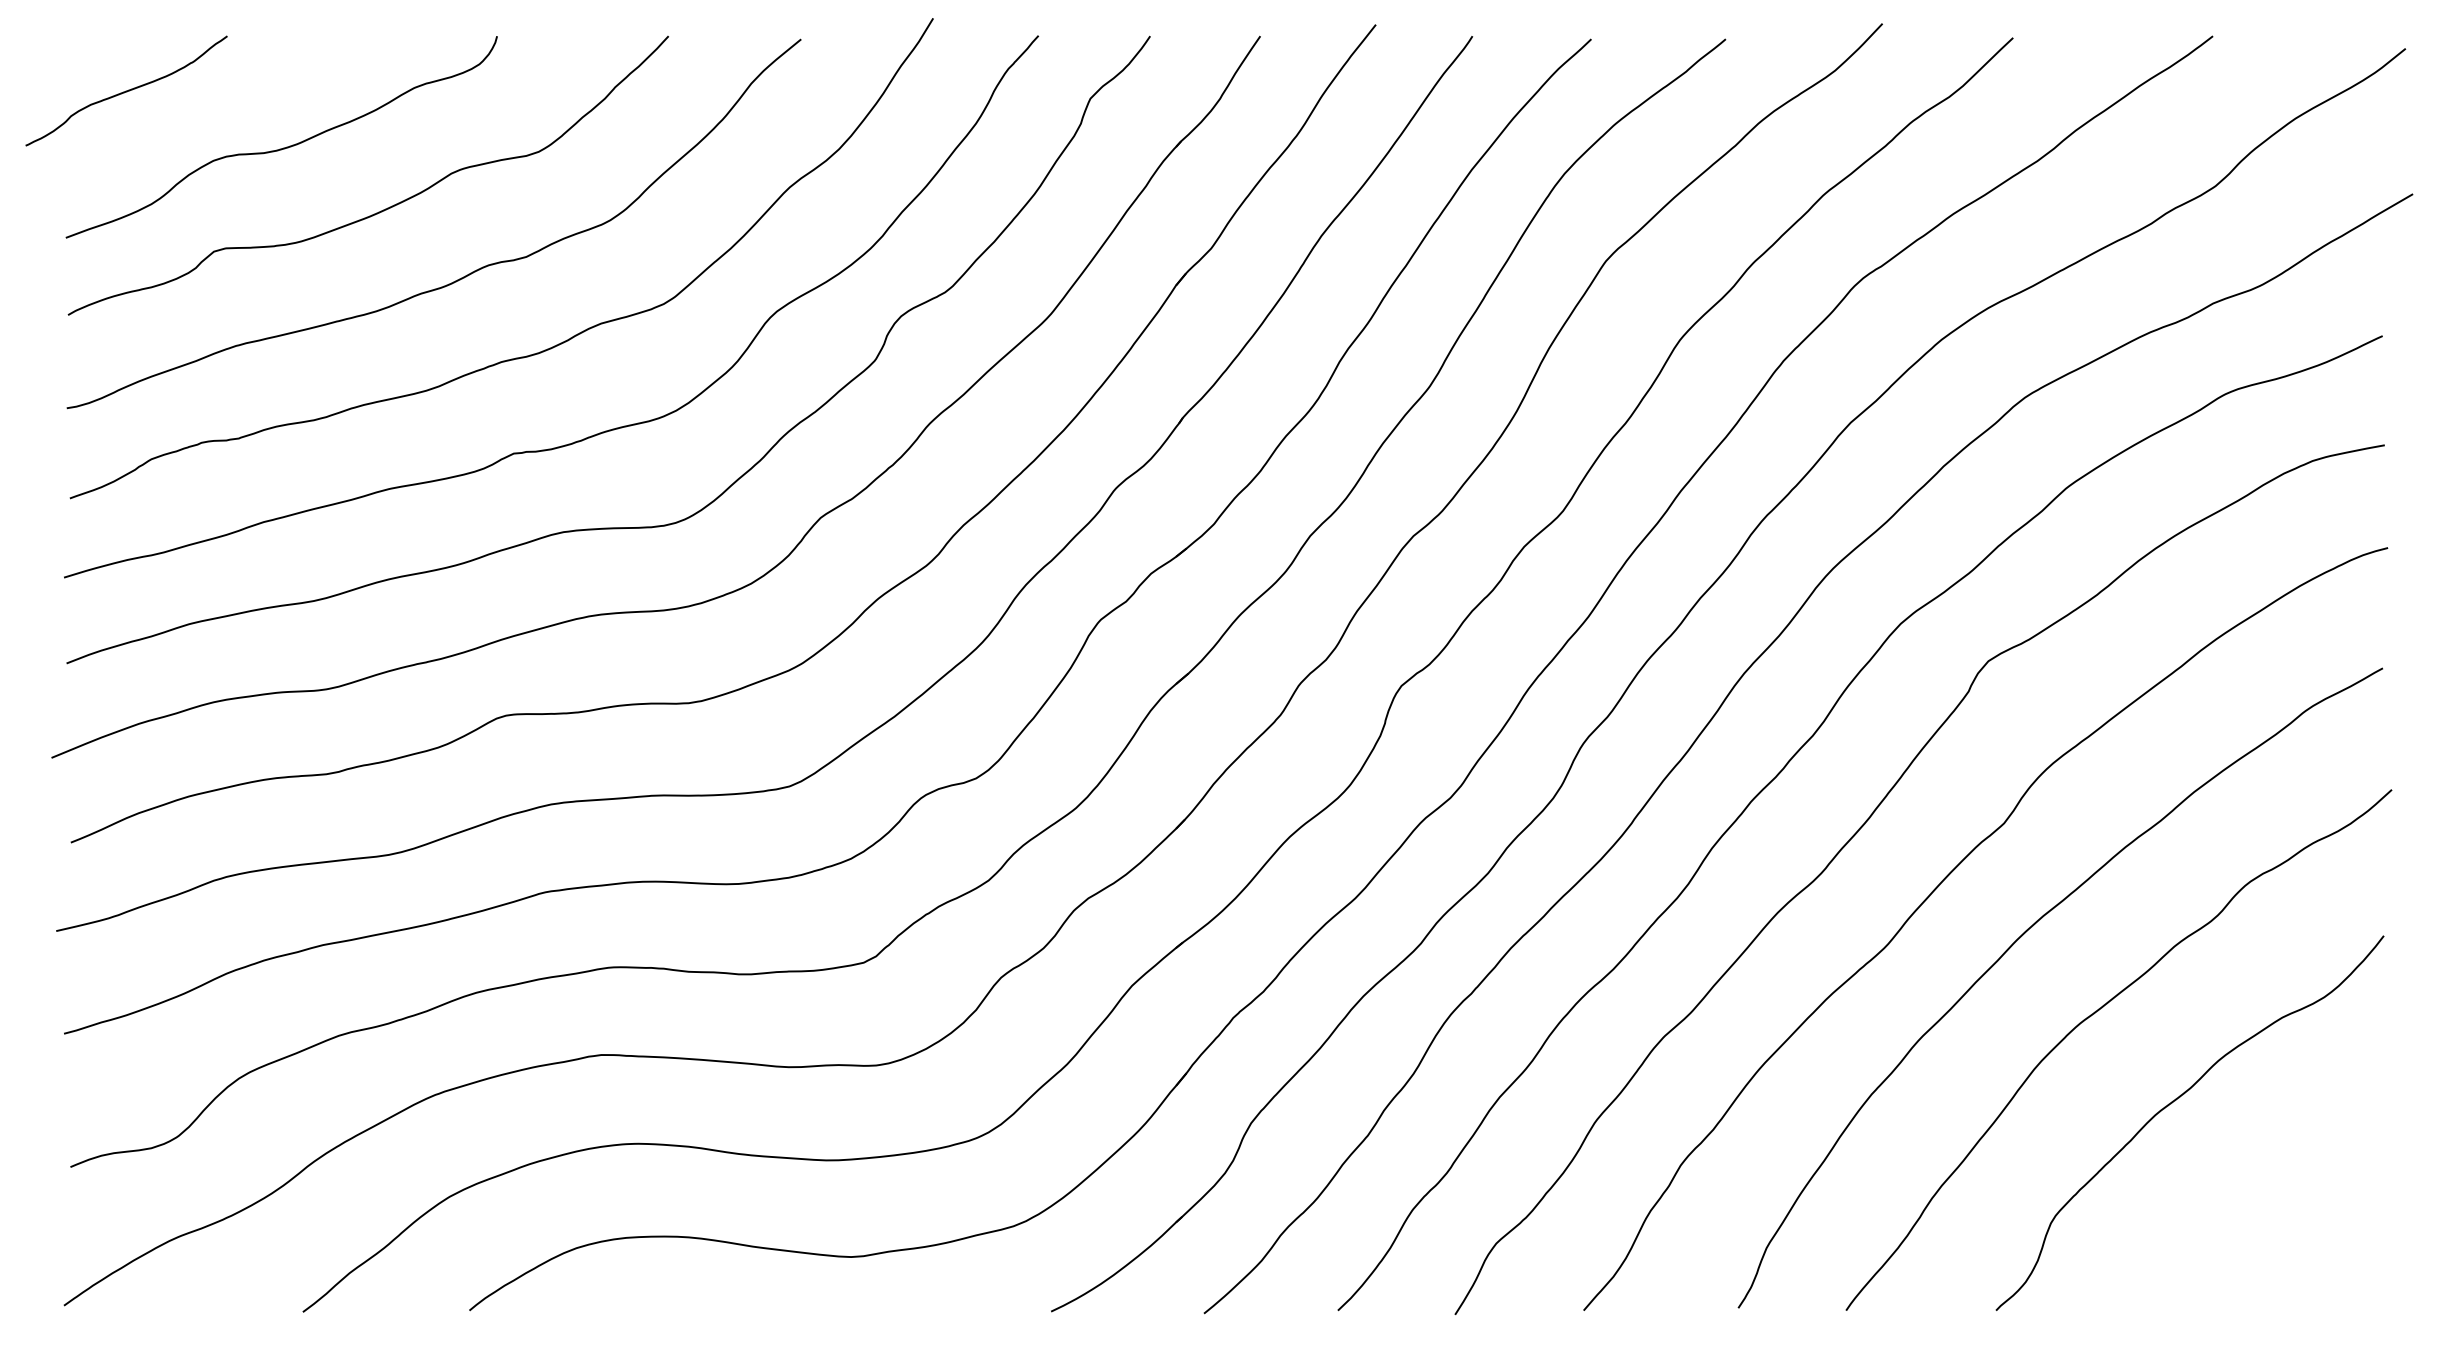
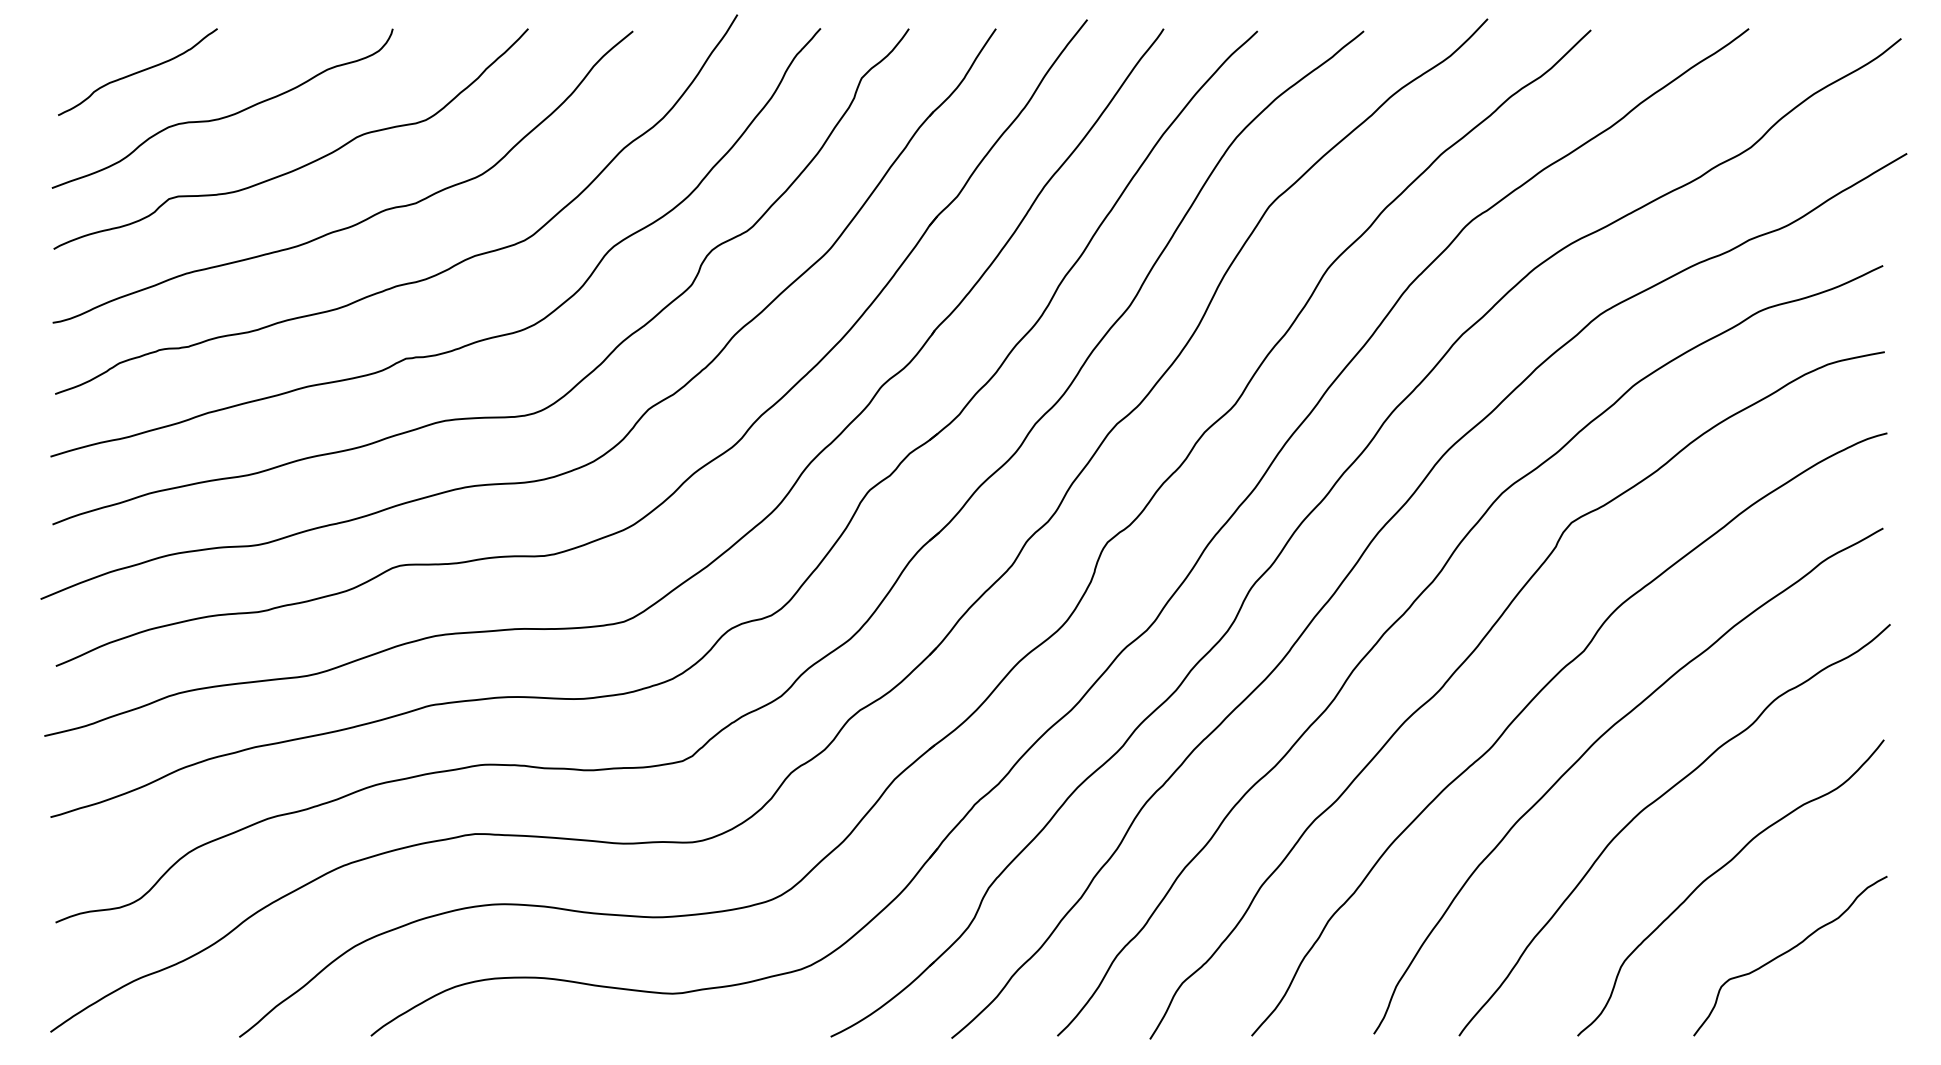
curve: (126, 90) -> (137, 71), moved
curve: (2262, 1204) -> (1788, 952), added

